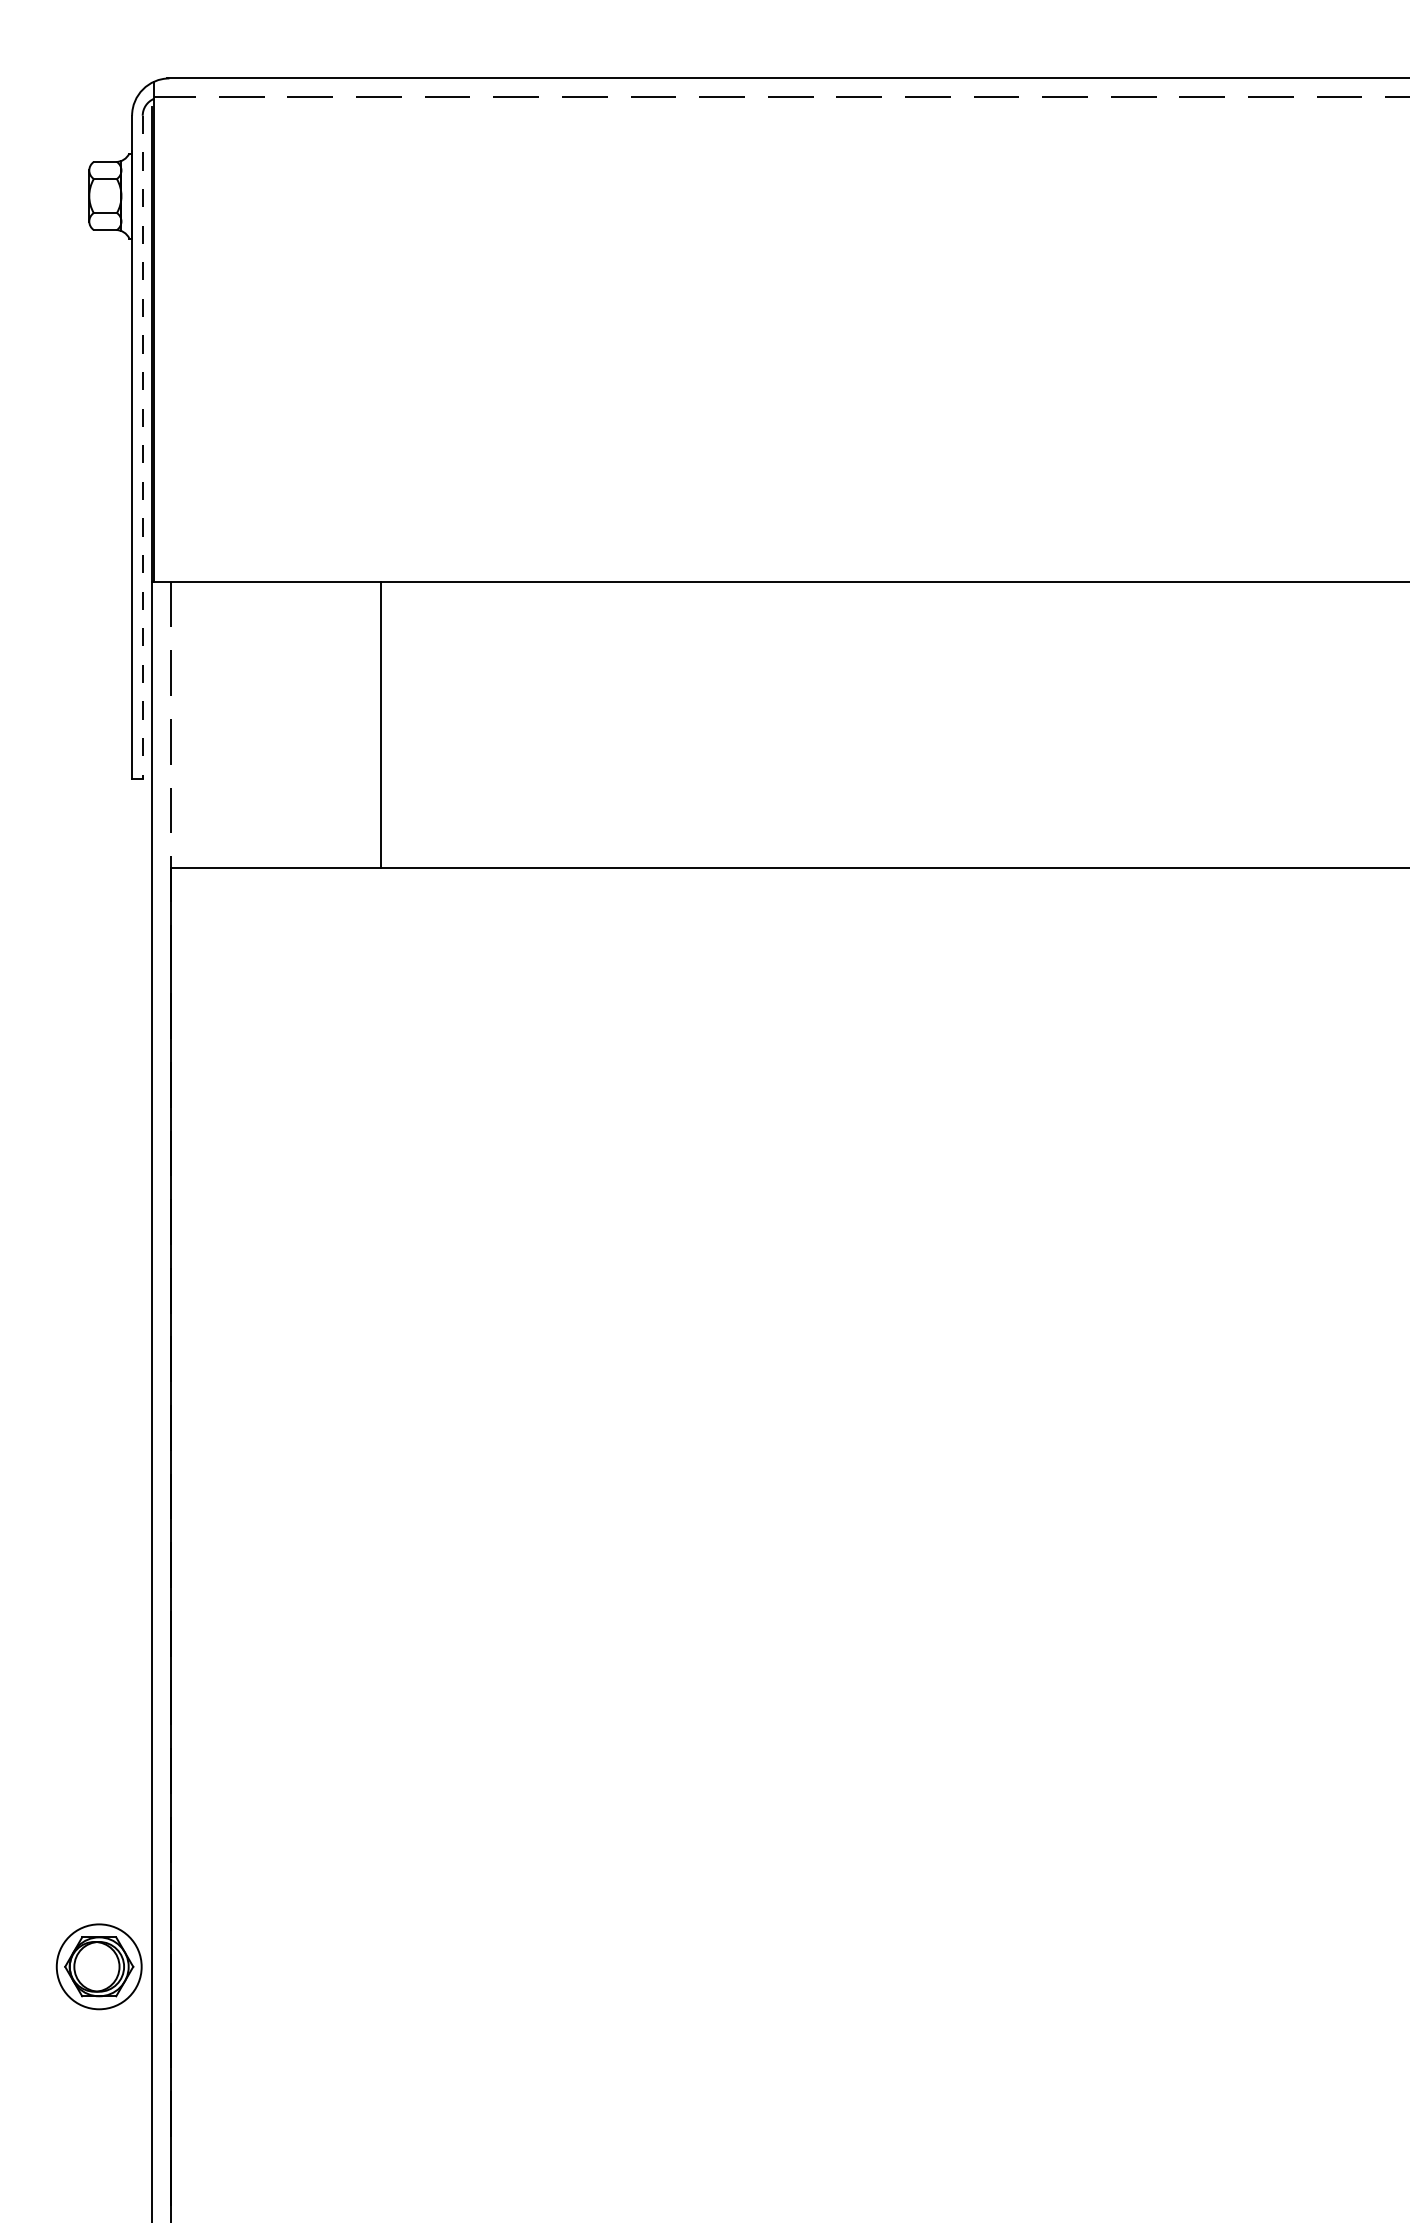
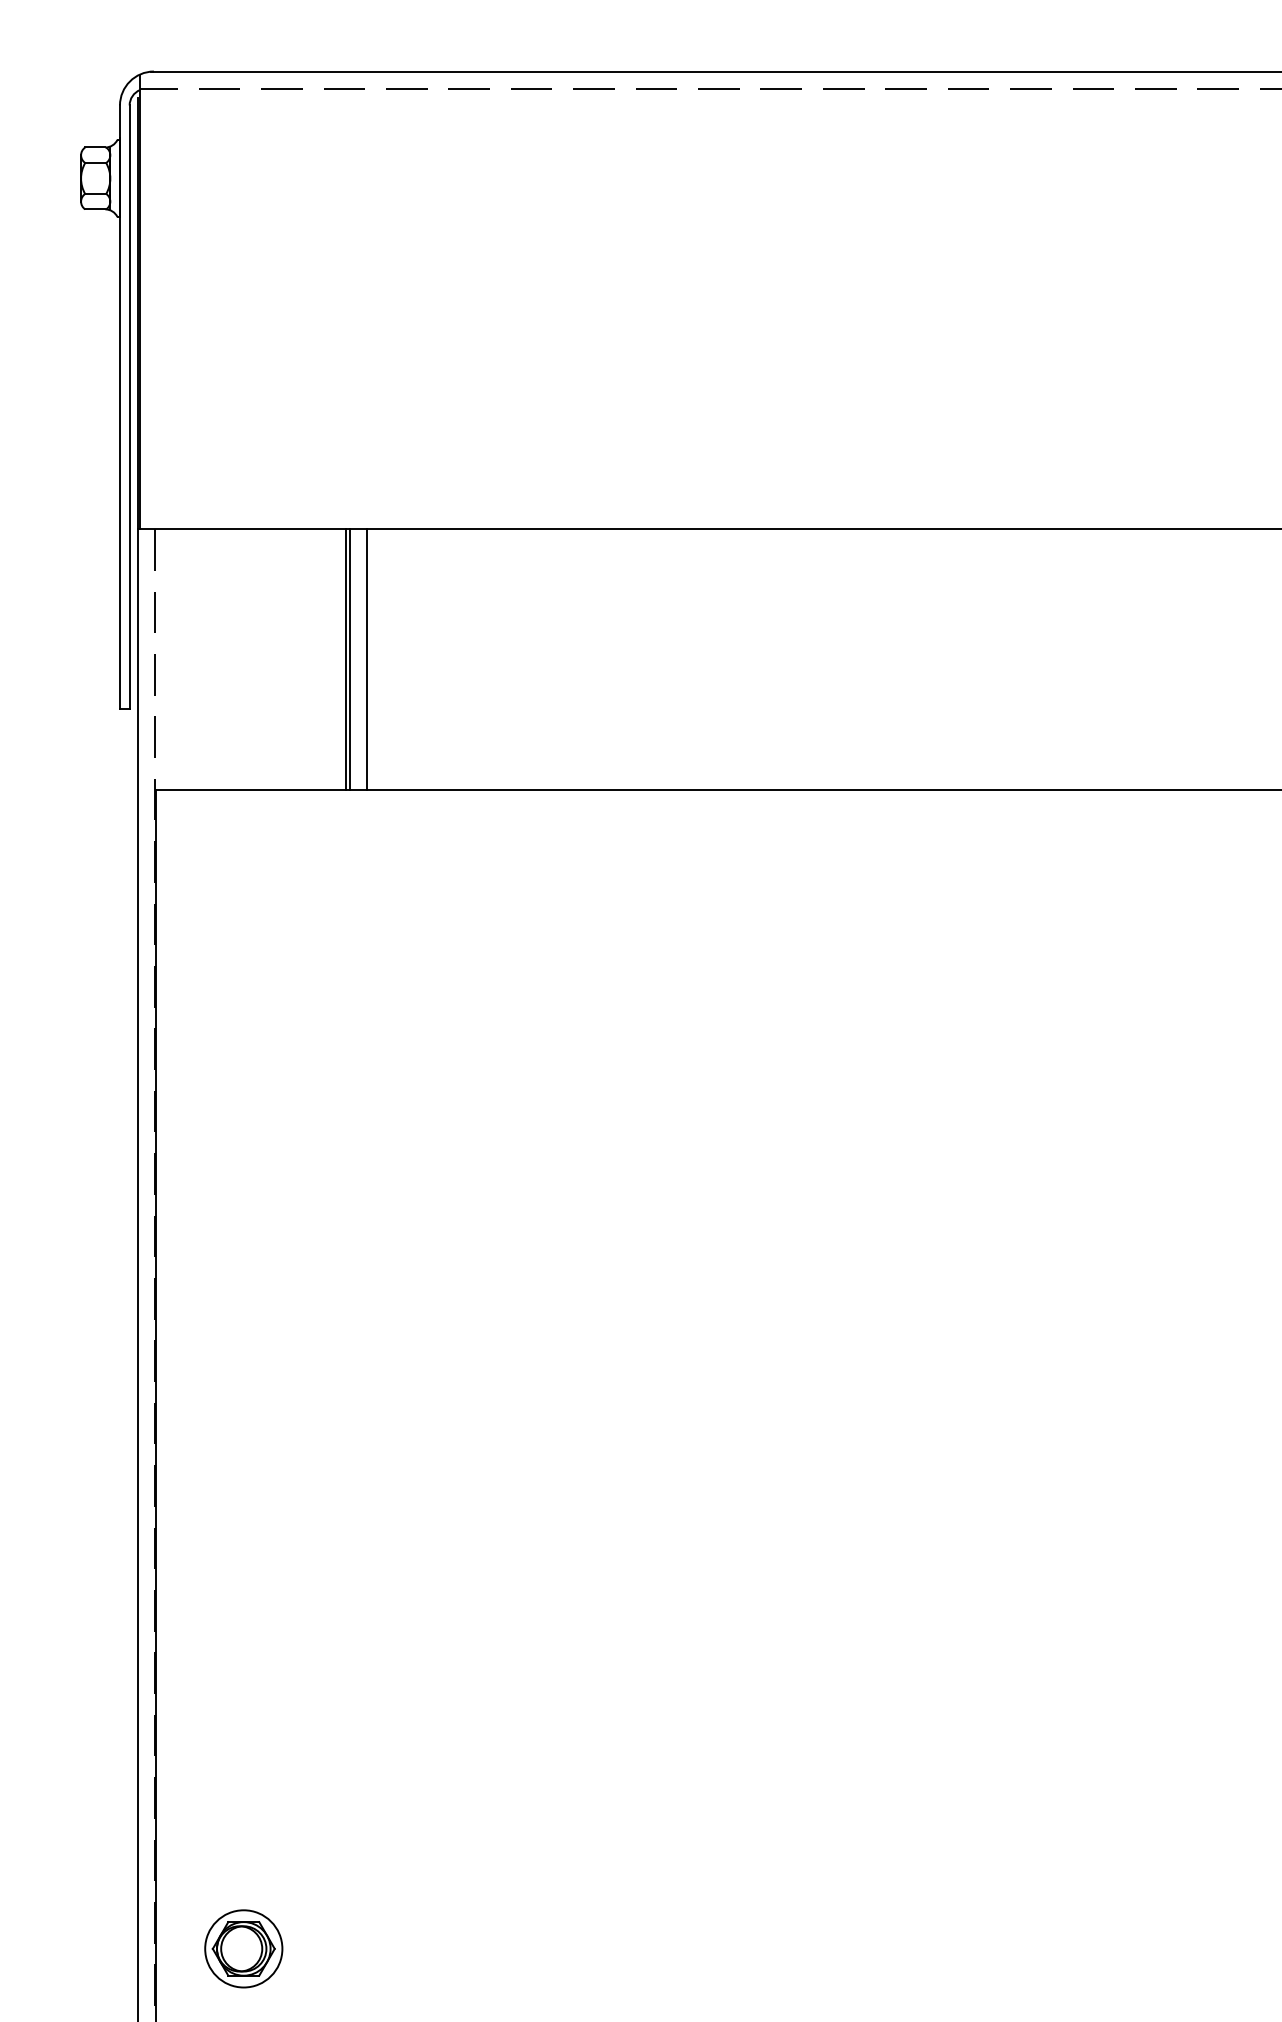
line: (142, 447) -> (129, 407), dashed -> solid
line: (385, 724) -> (350, 659), added
line: (403, 724) -> (366, 659), added
part: (98, 1966) -> (243, 1948), moved

